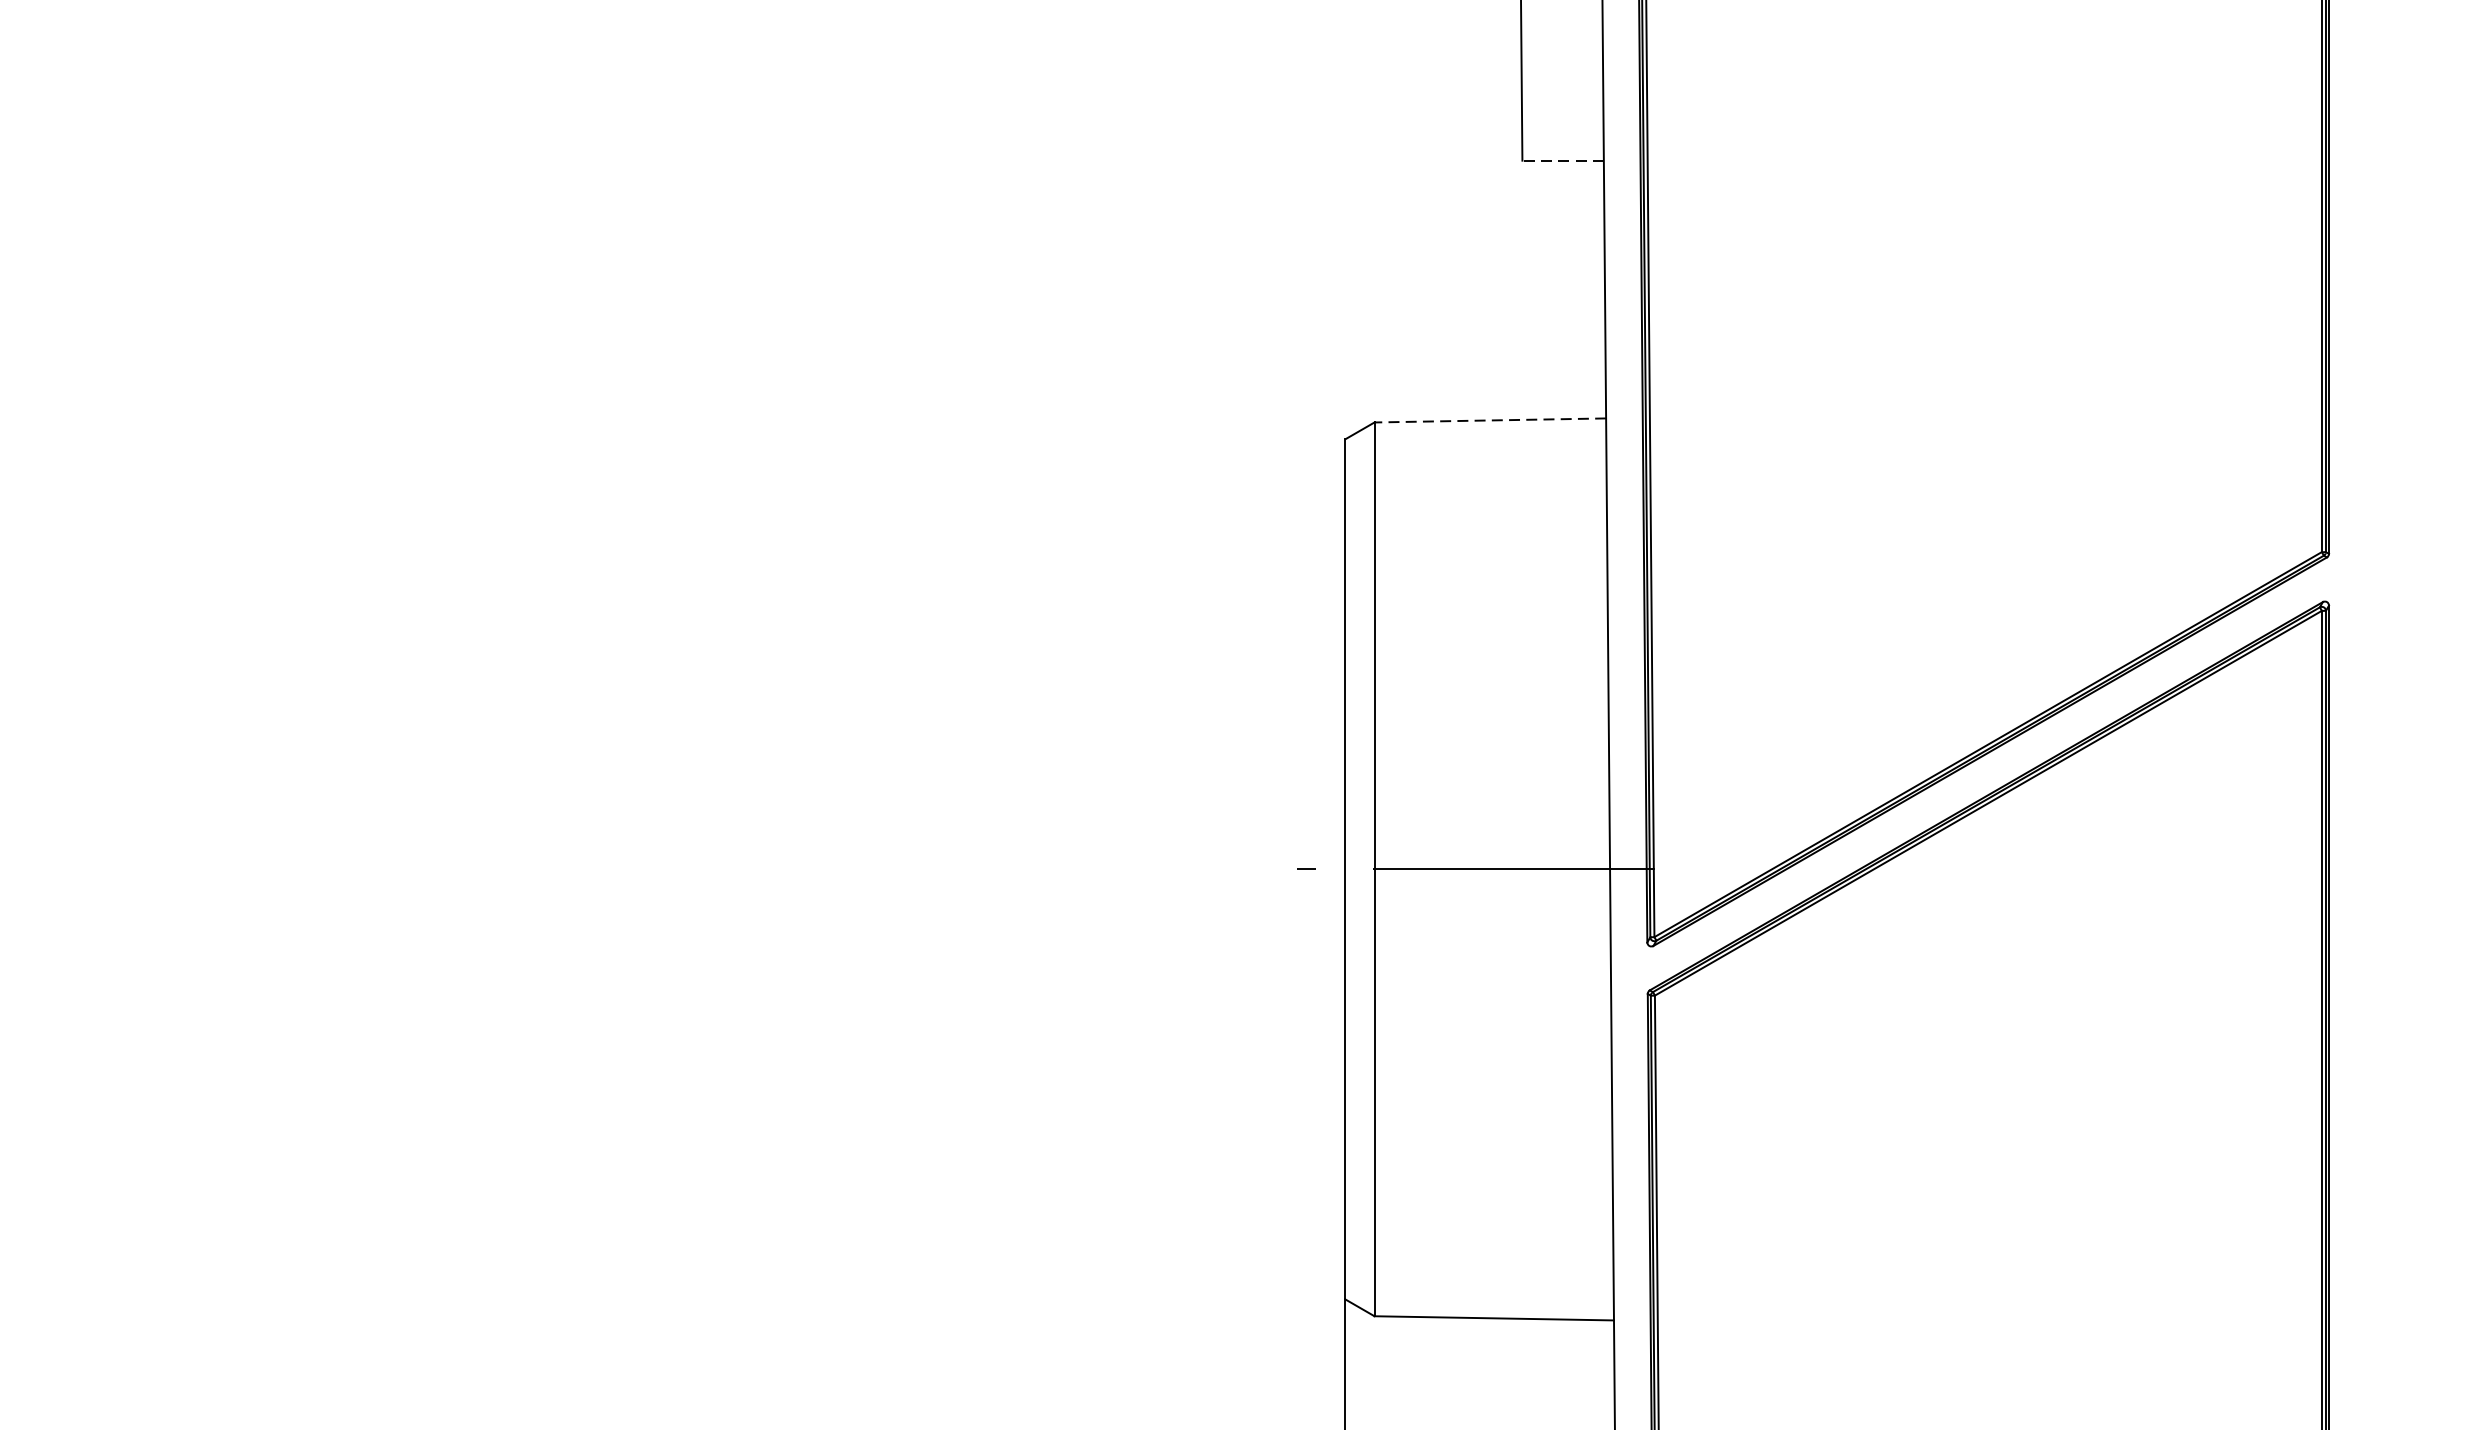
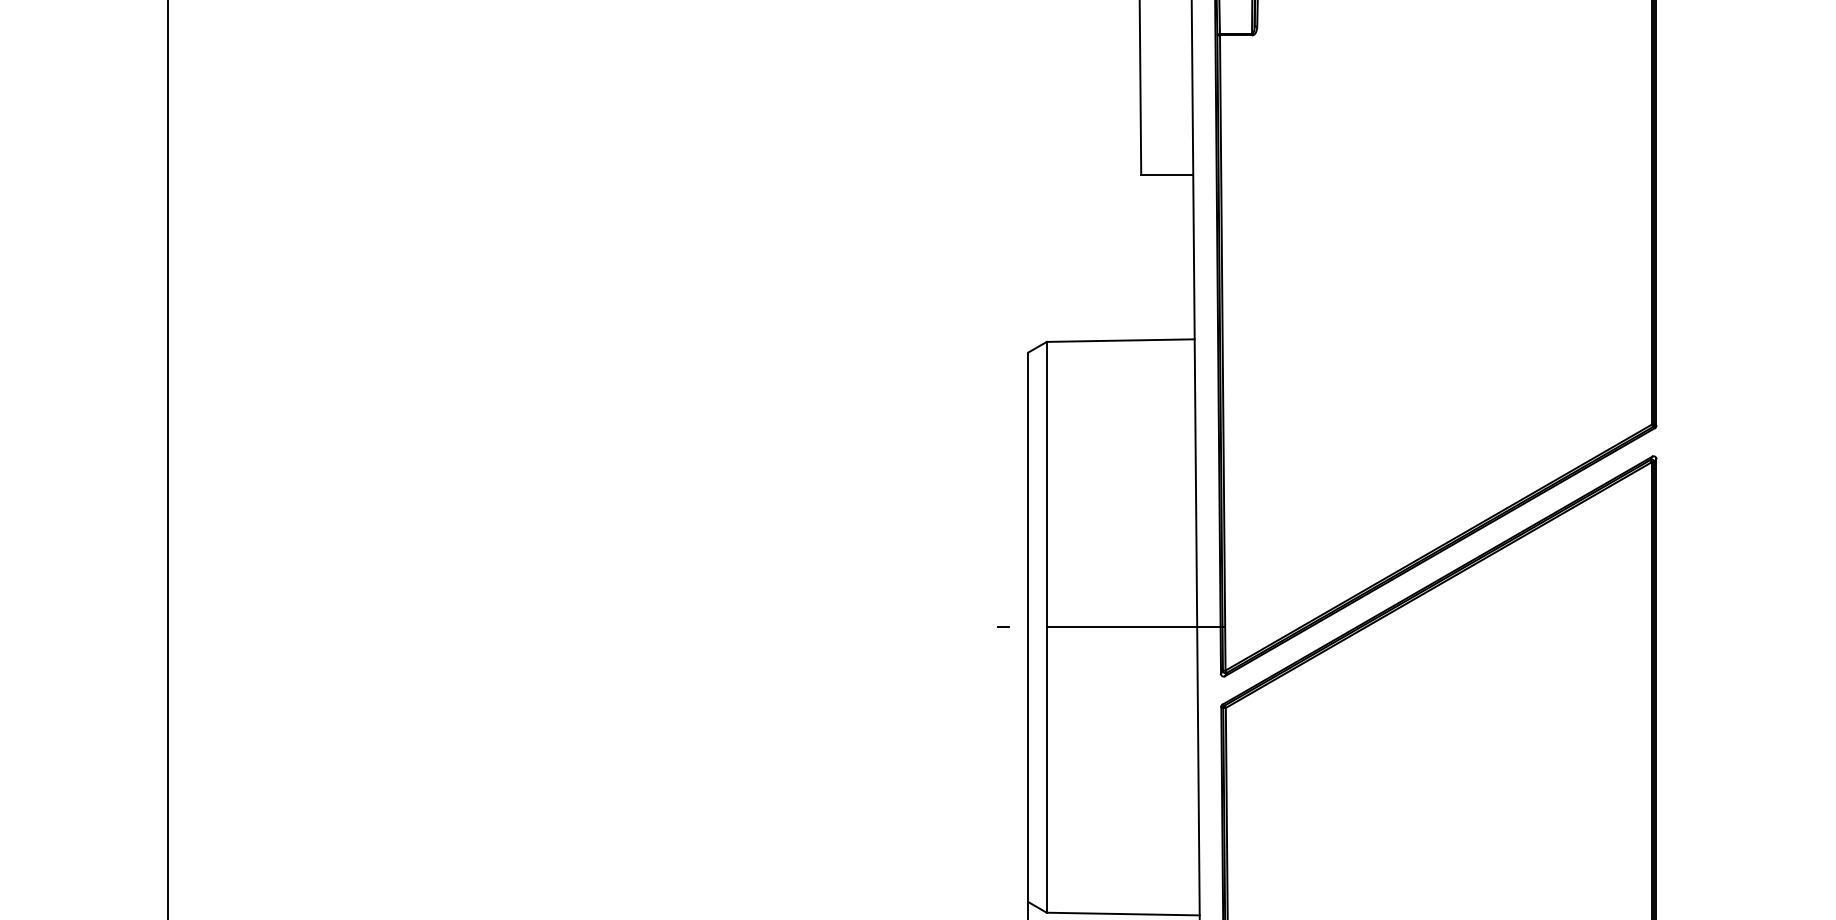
line: (1561, 160) -> (1166, 174), dashed -> solid
line: (1489, 420) -> (1120, 340), dashed -> solid

